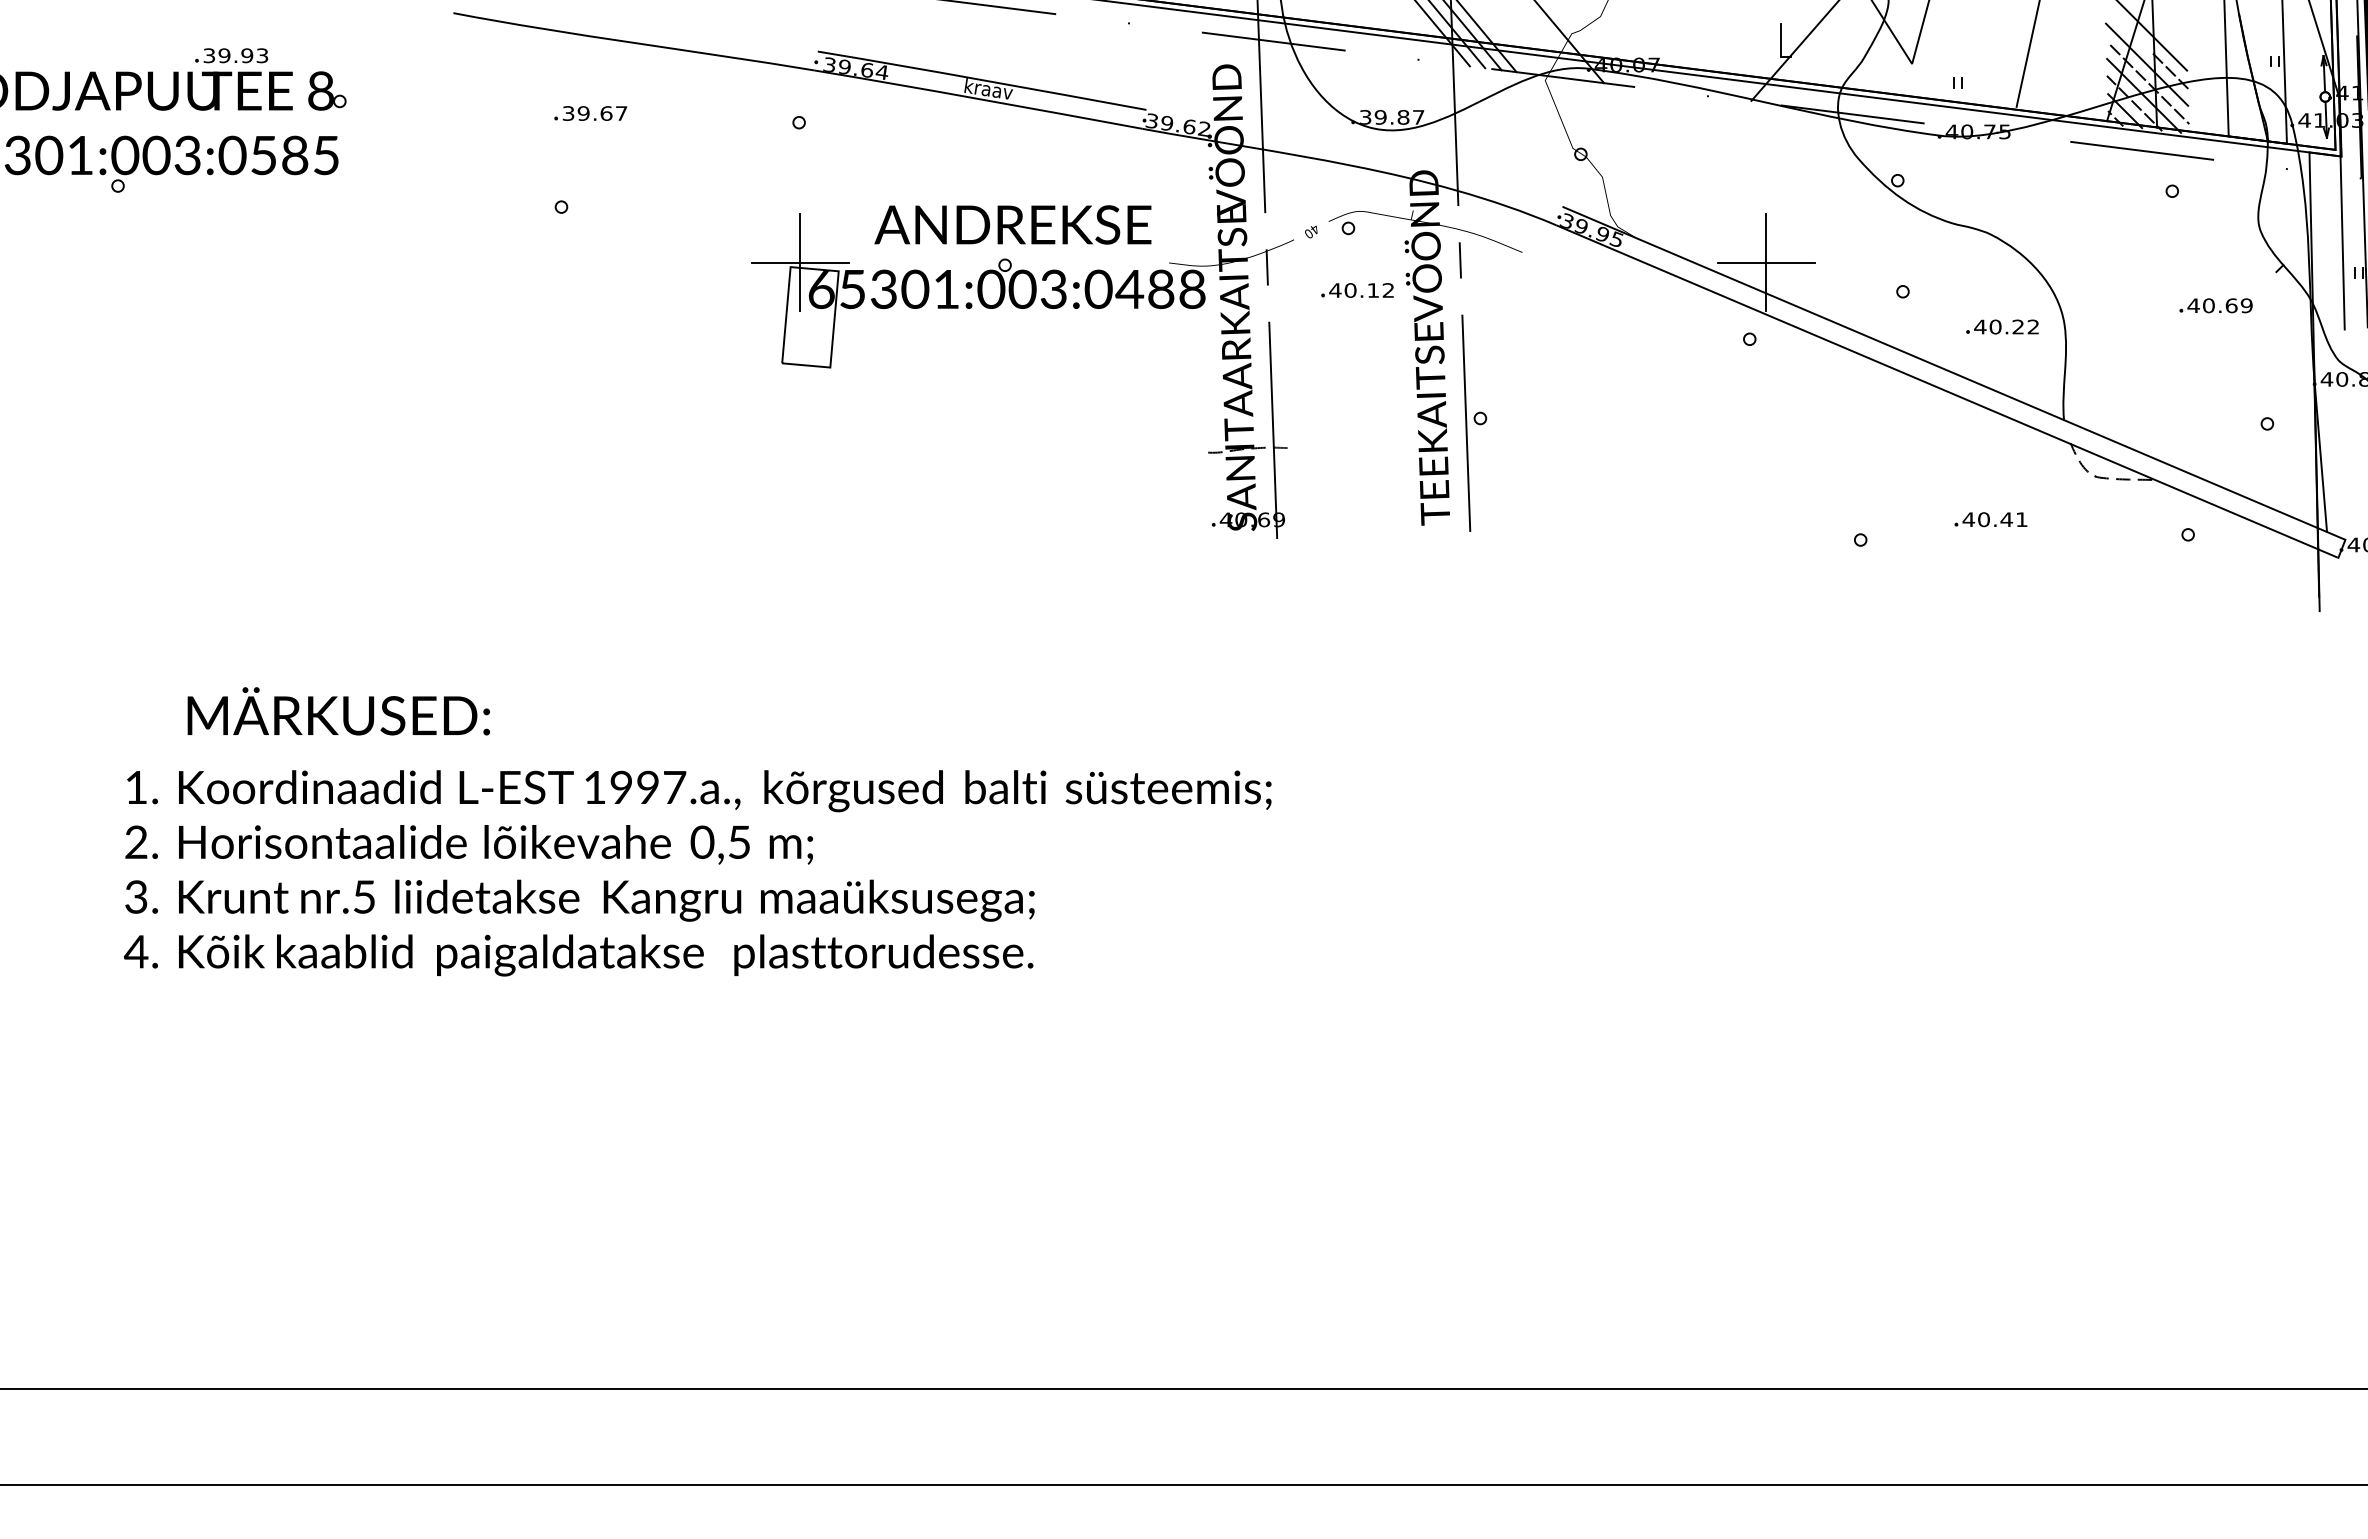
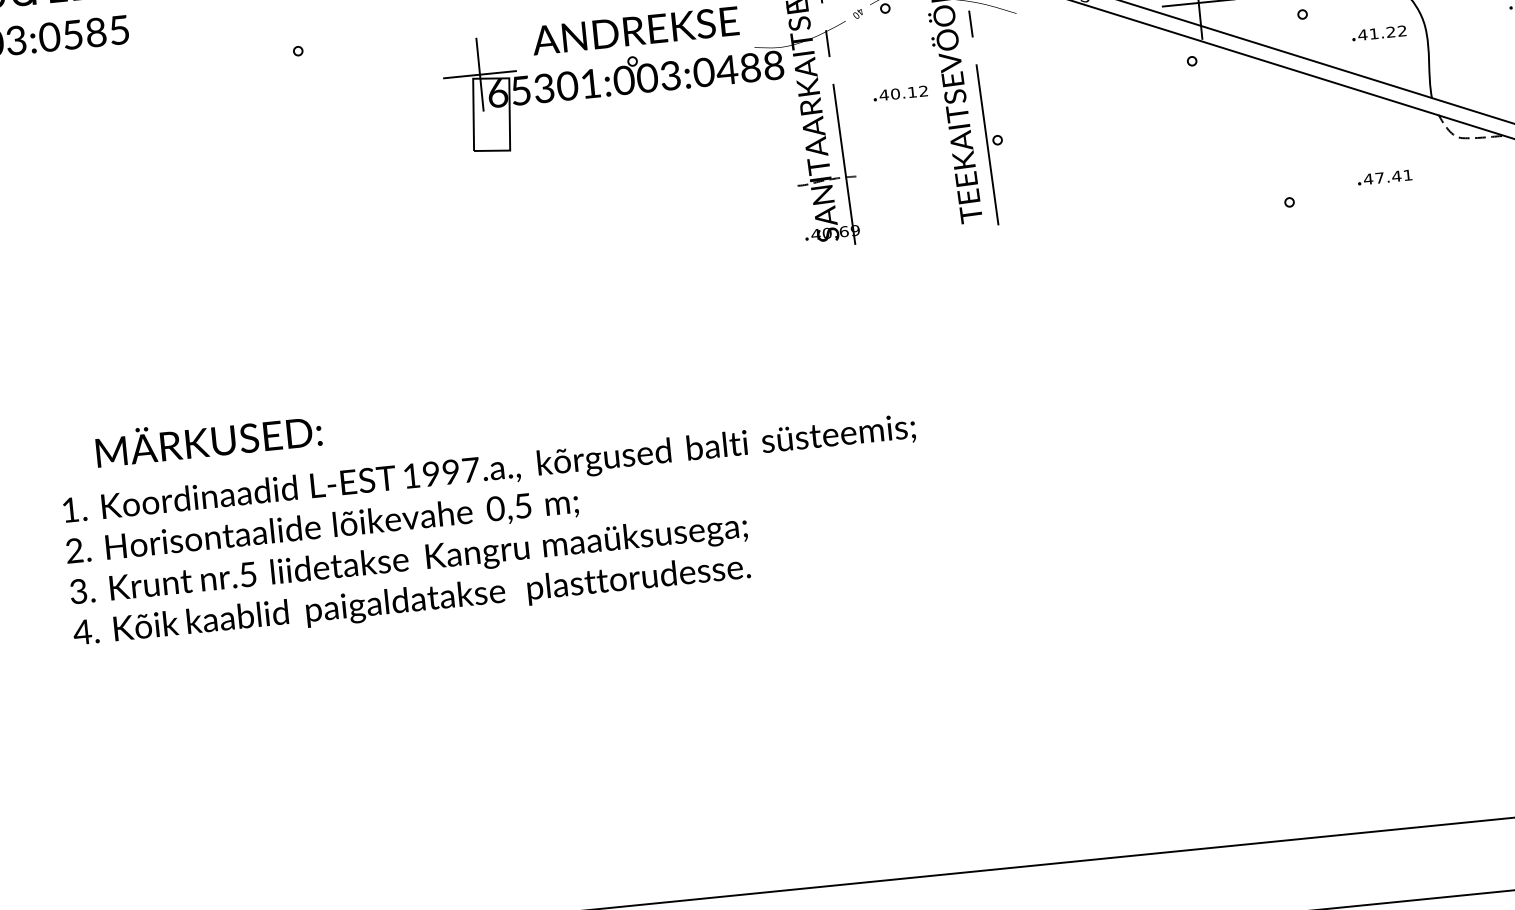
part: (1357, 290) -> (900, 93), moved
text: (1995, 326) -> (1374, 33), 40.22 -> 41.22
text: (1983, 519) -> (1379, 177), 40.41 -> 47.41
text: (338, 711) -> (208, 439), moved
text: (697, 873) -> (494, 532), moved

